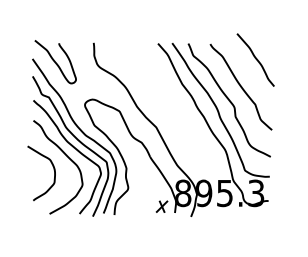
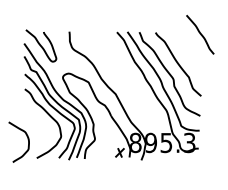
curve: (255, 59) -> (200, 34), moved
curve: (53, 170) -> (27, 140), moved

